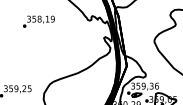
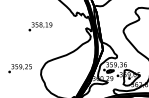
text: (38, 21) -> (40, 26), moved

